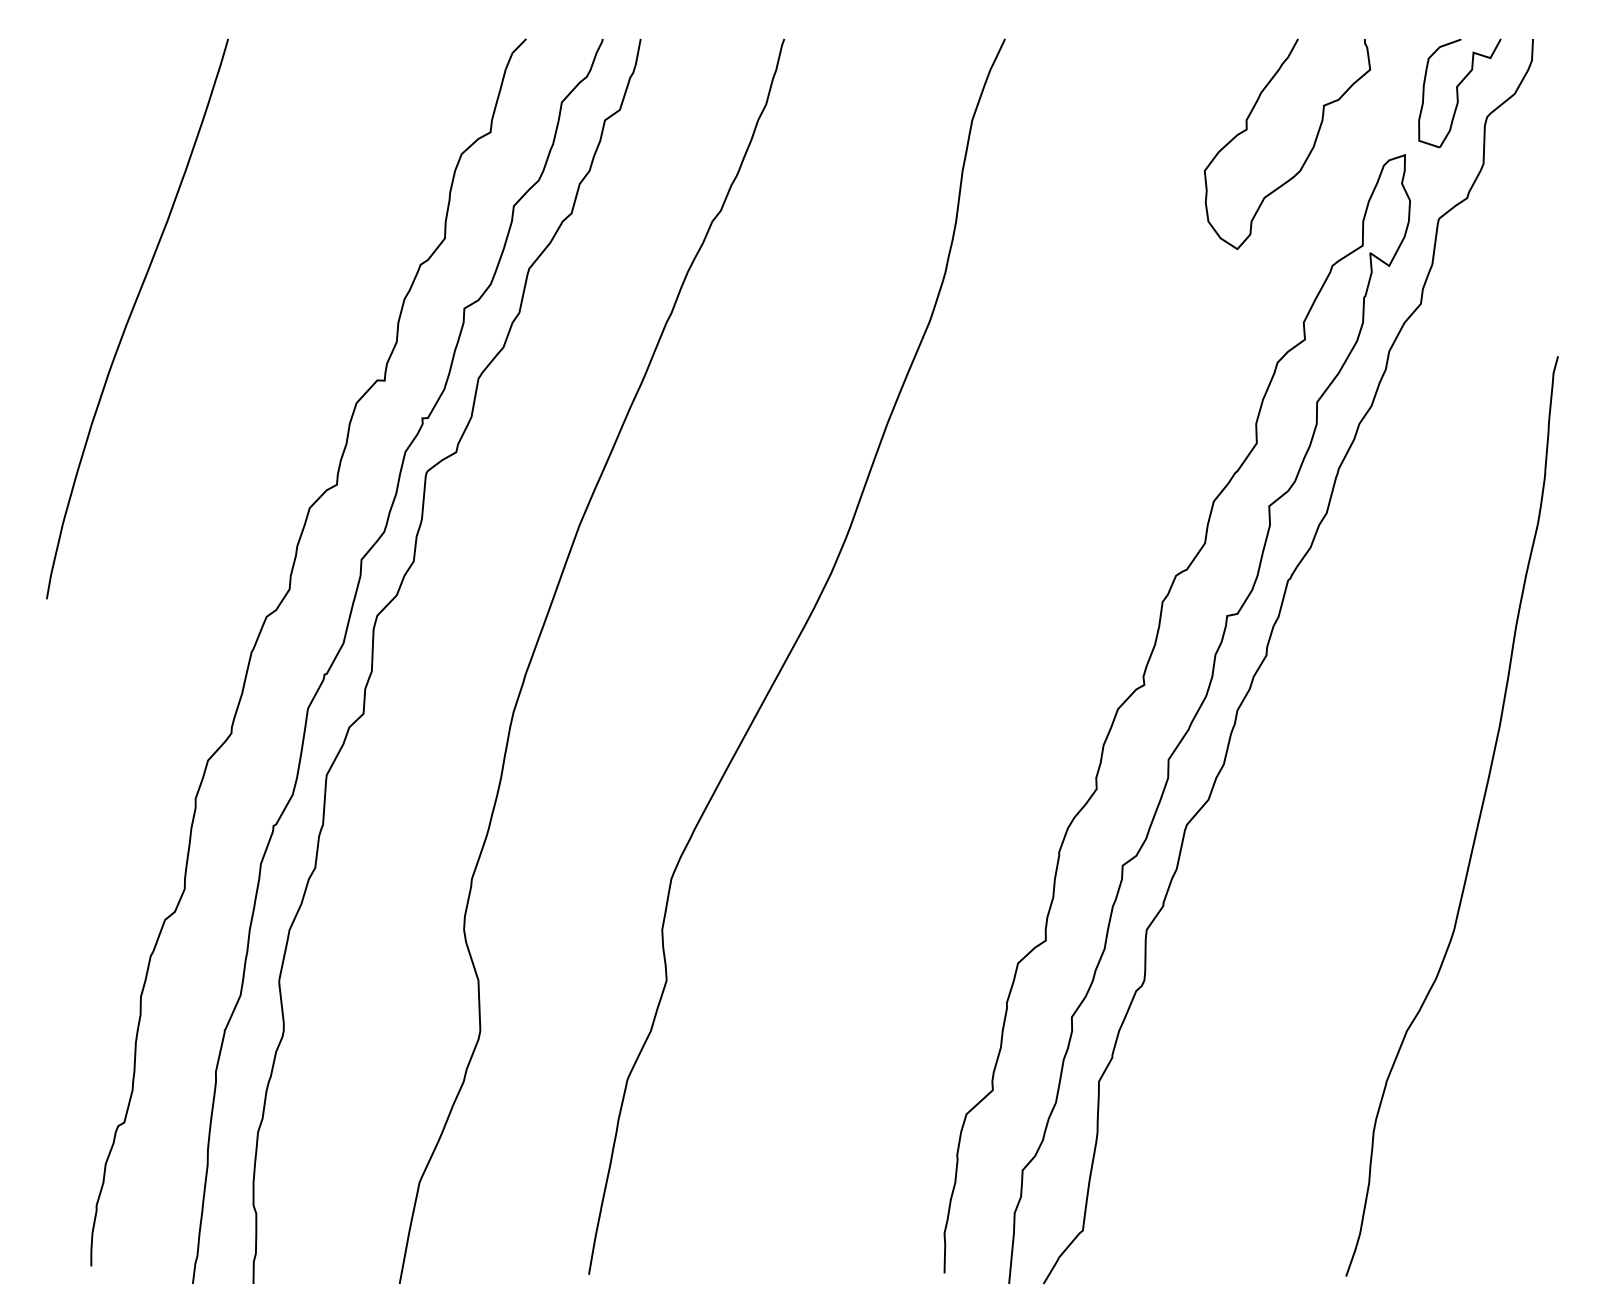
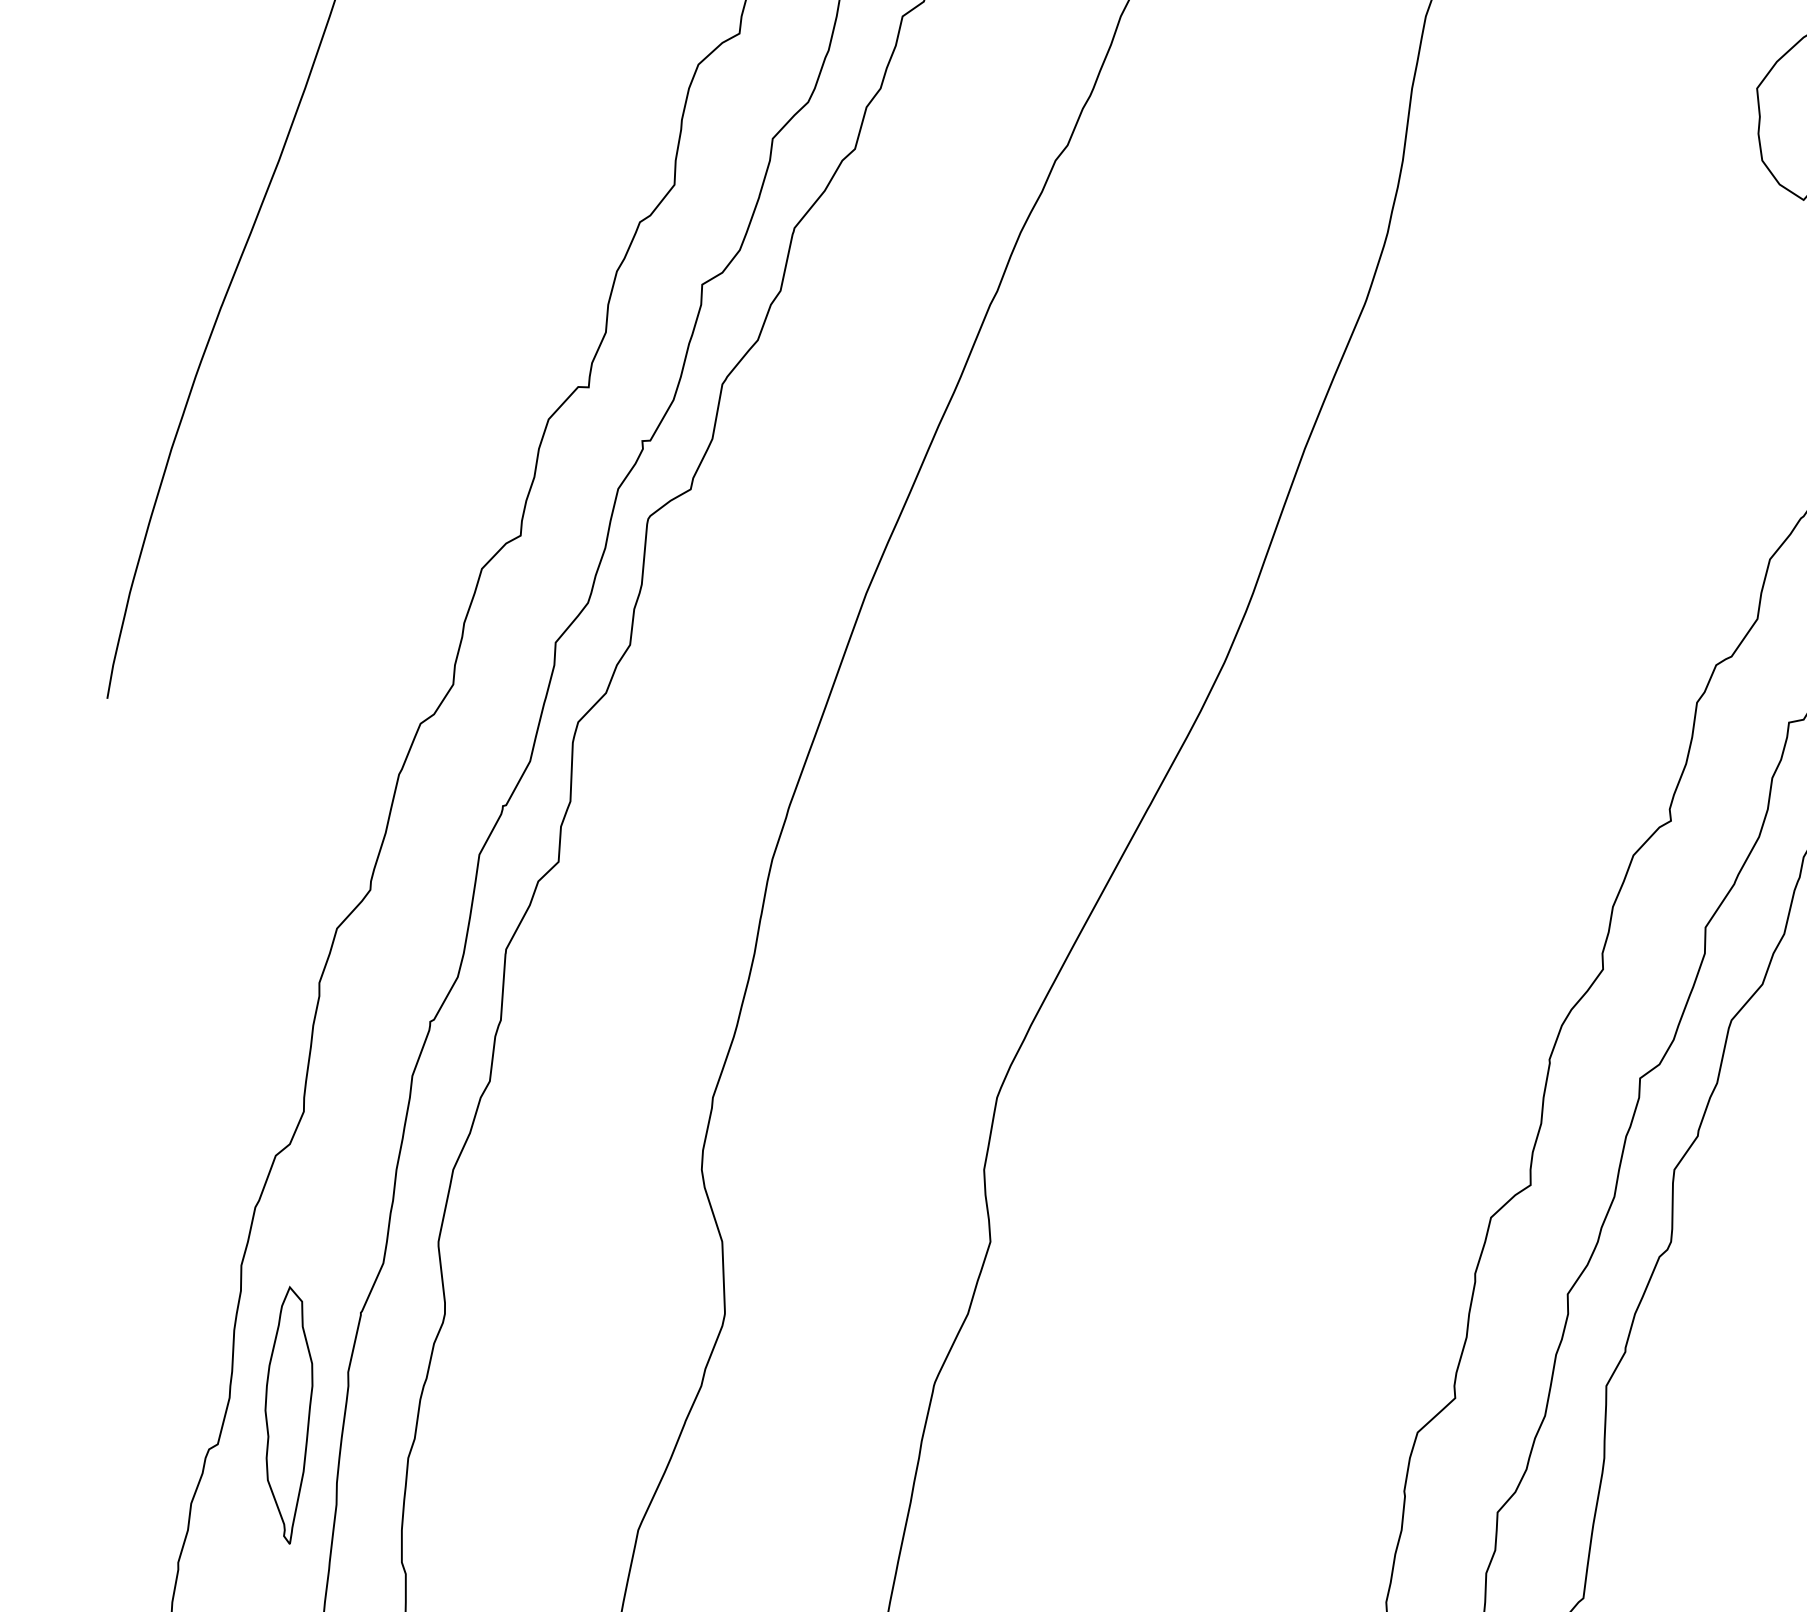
part: (173, 1101) -> (287, 1414), added

